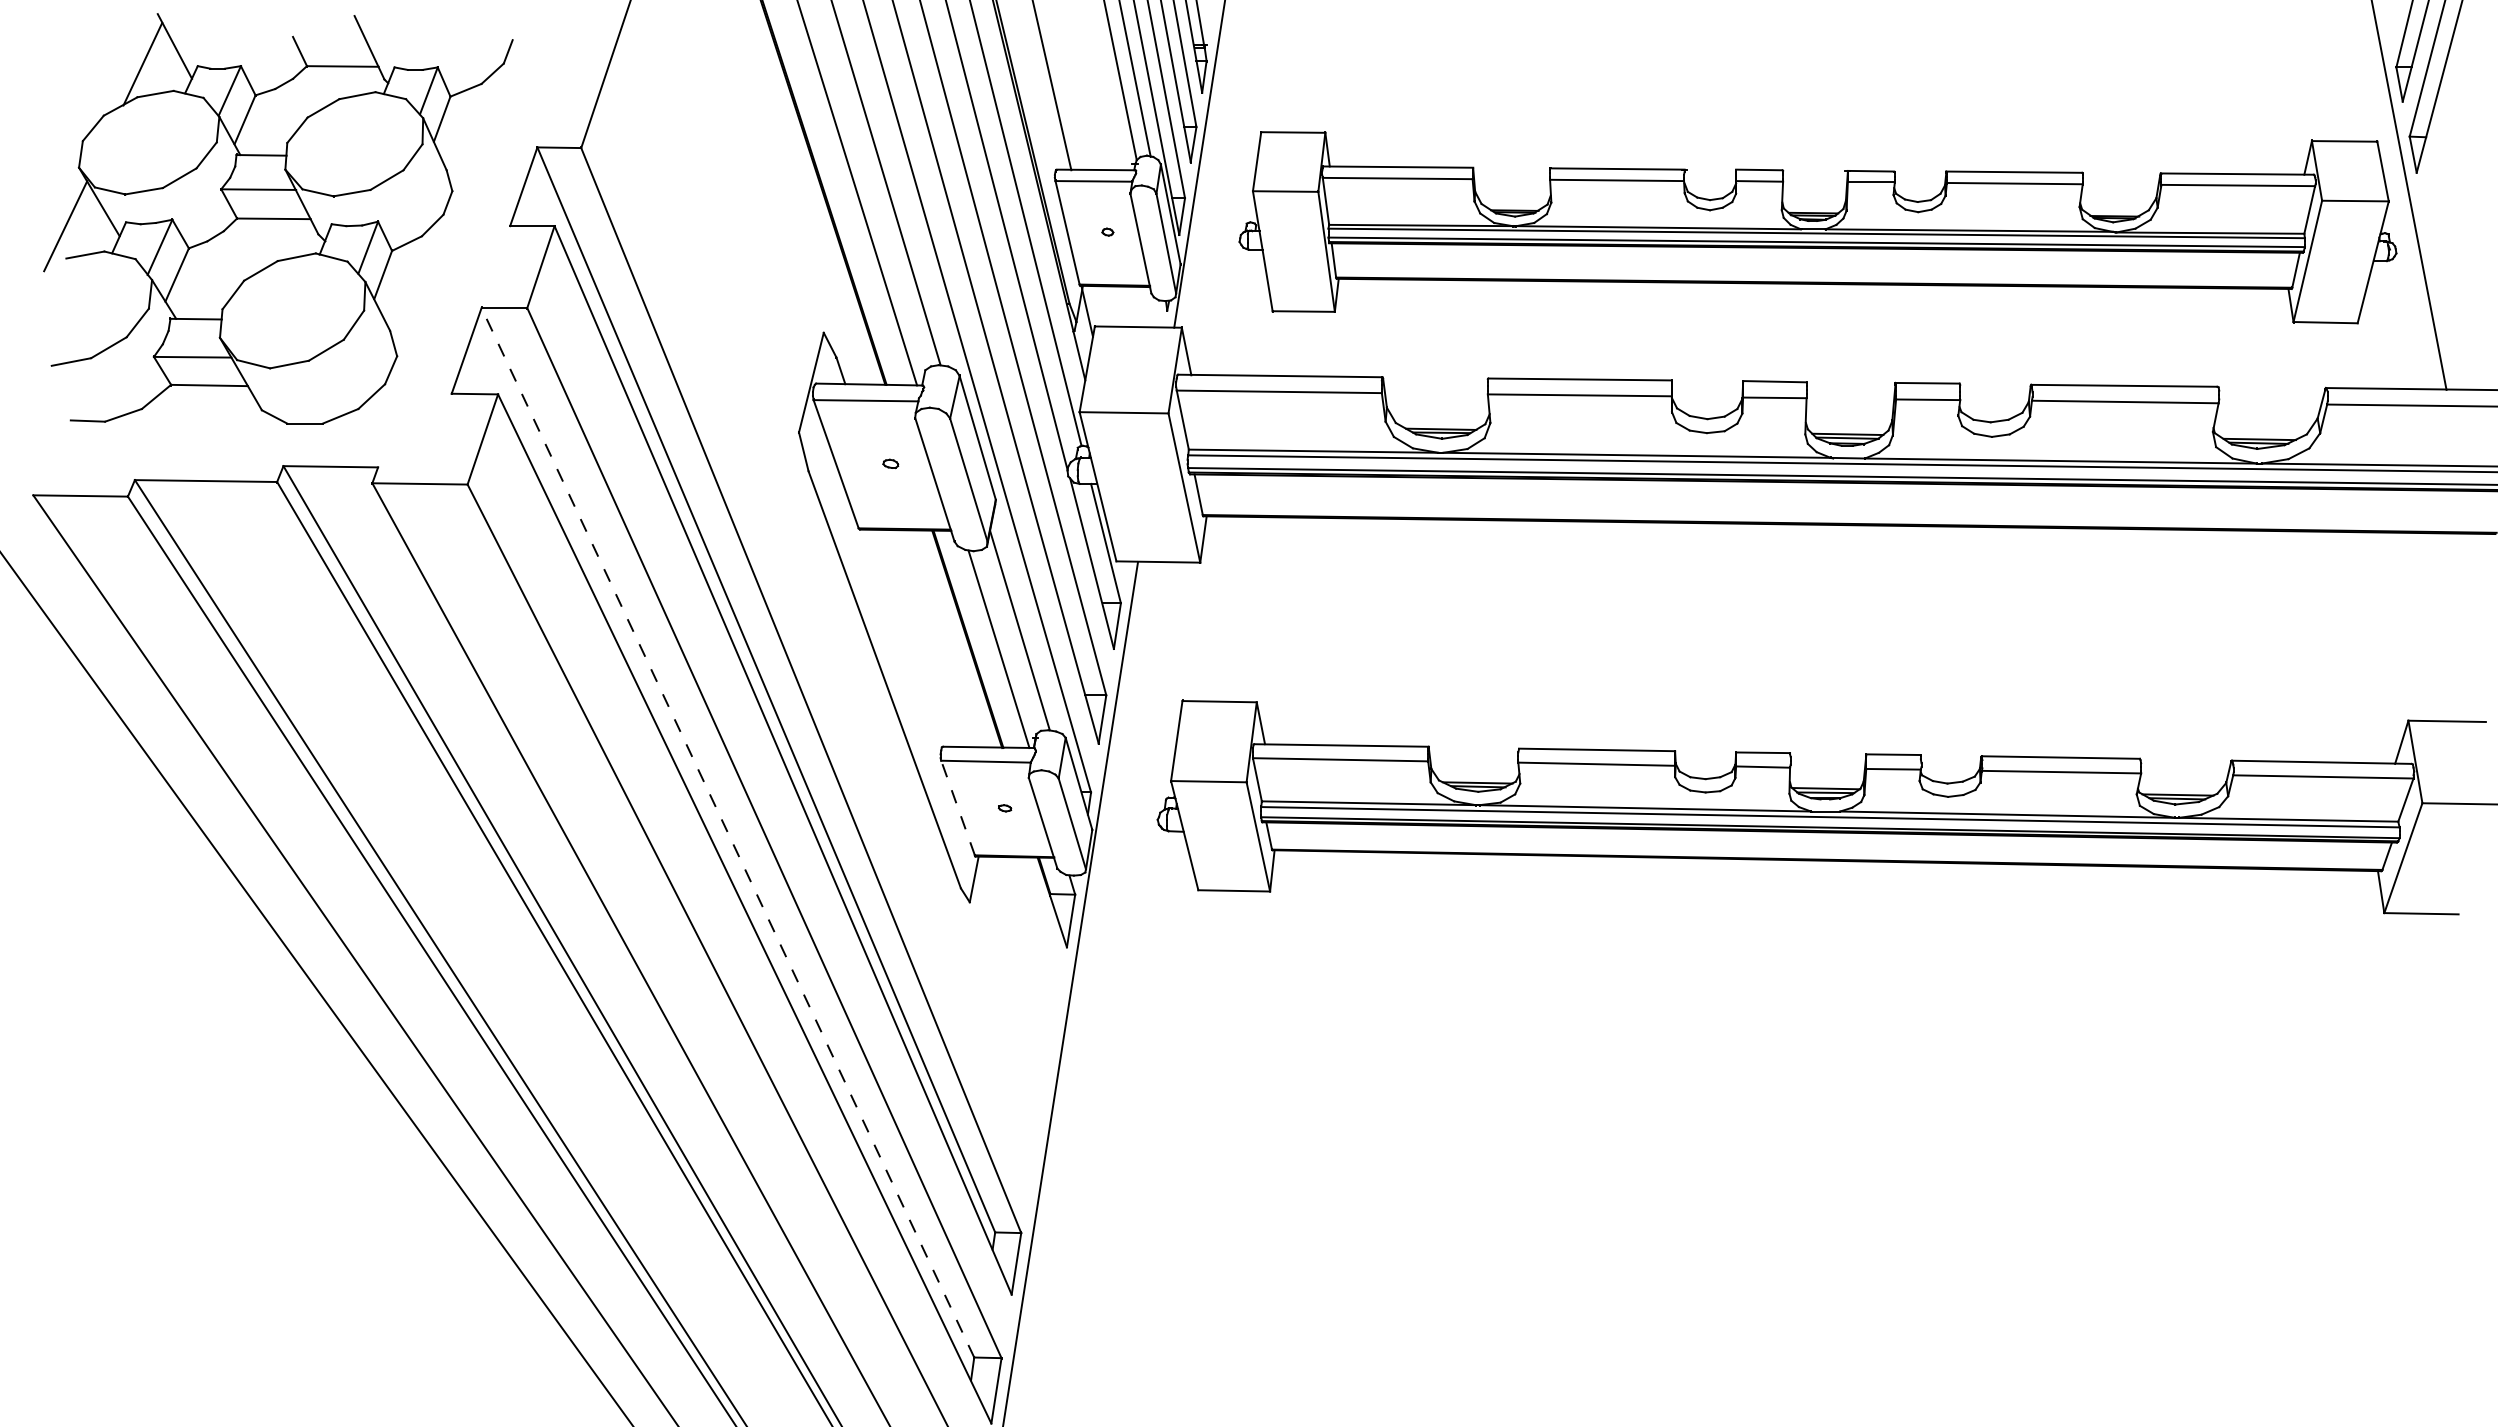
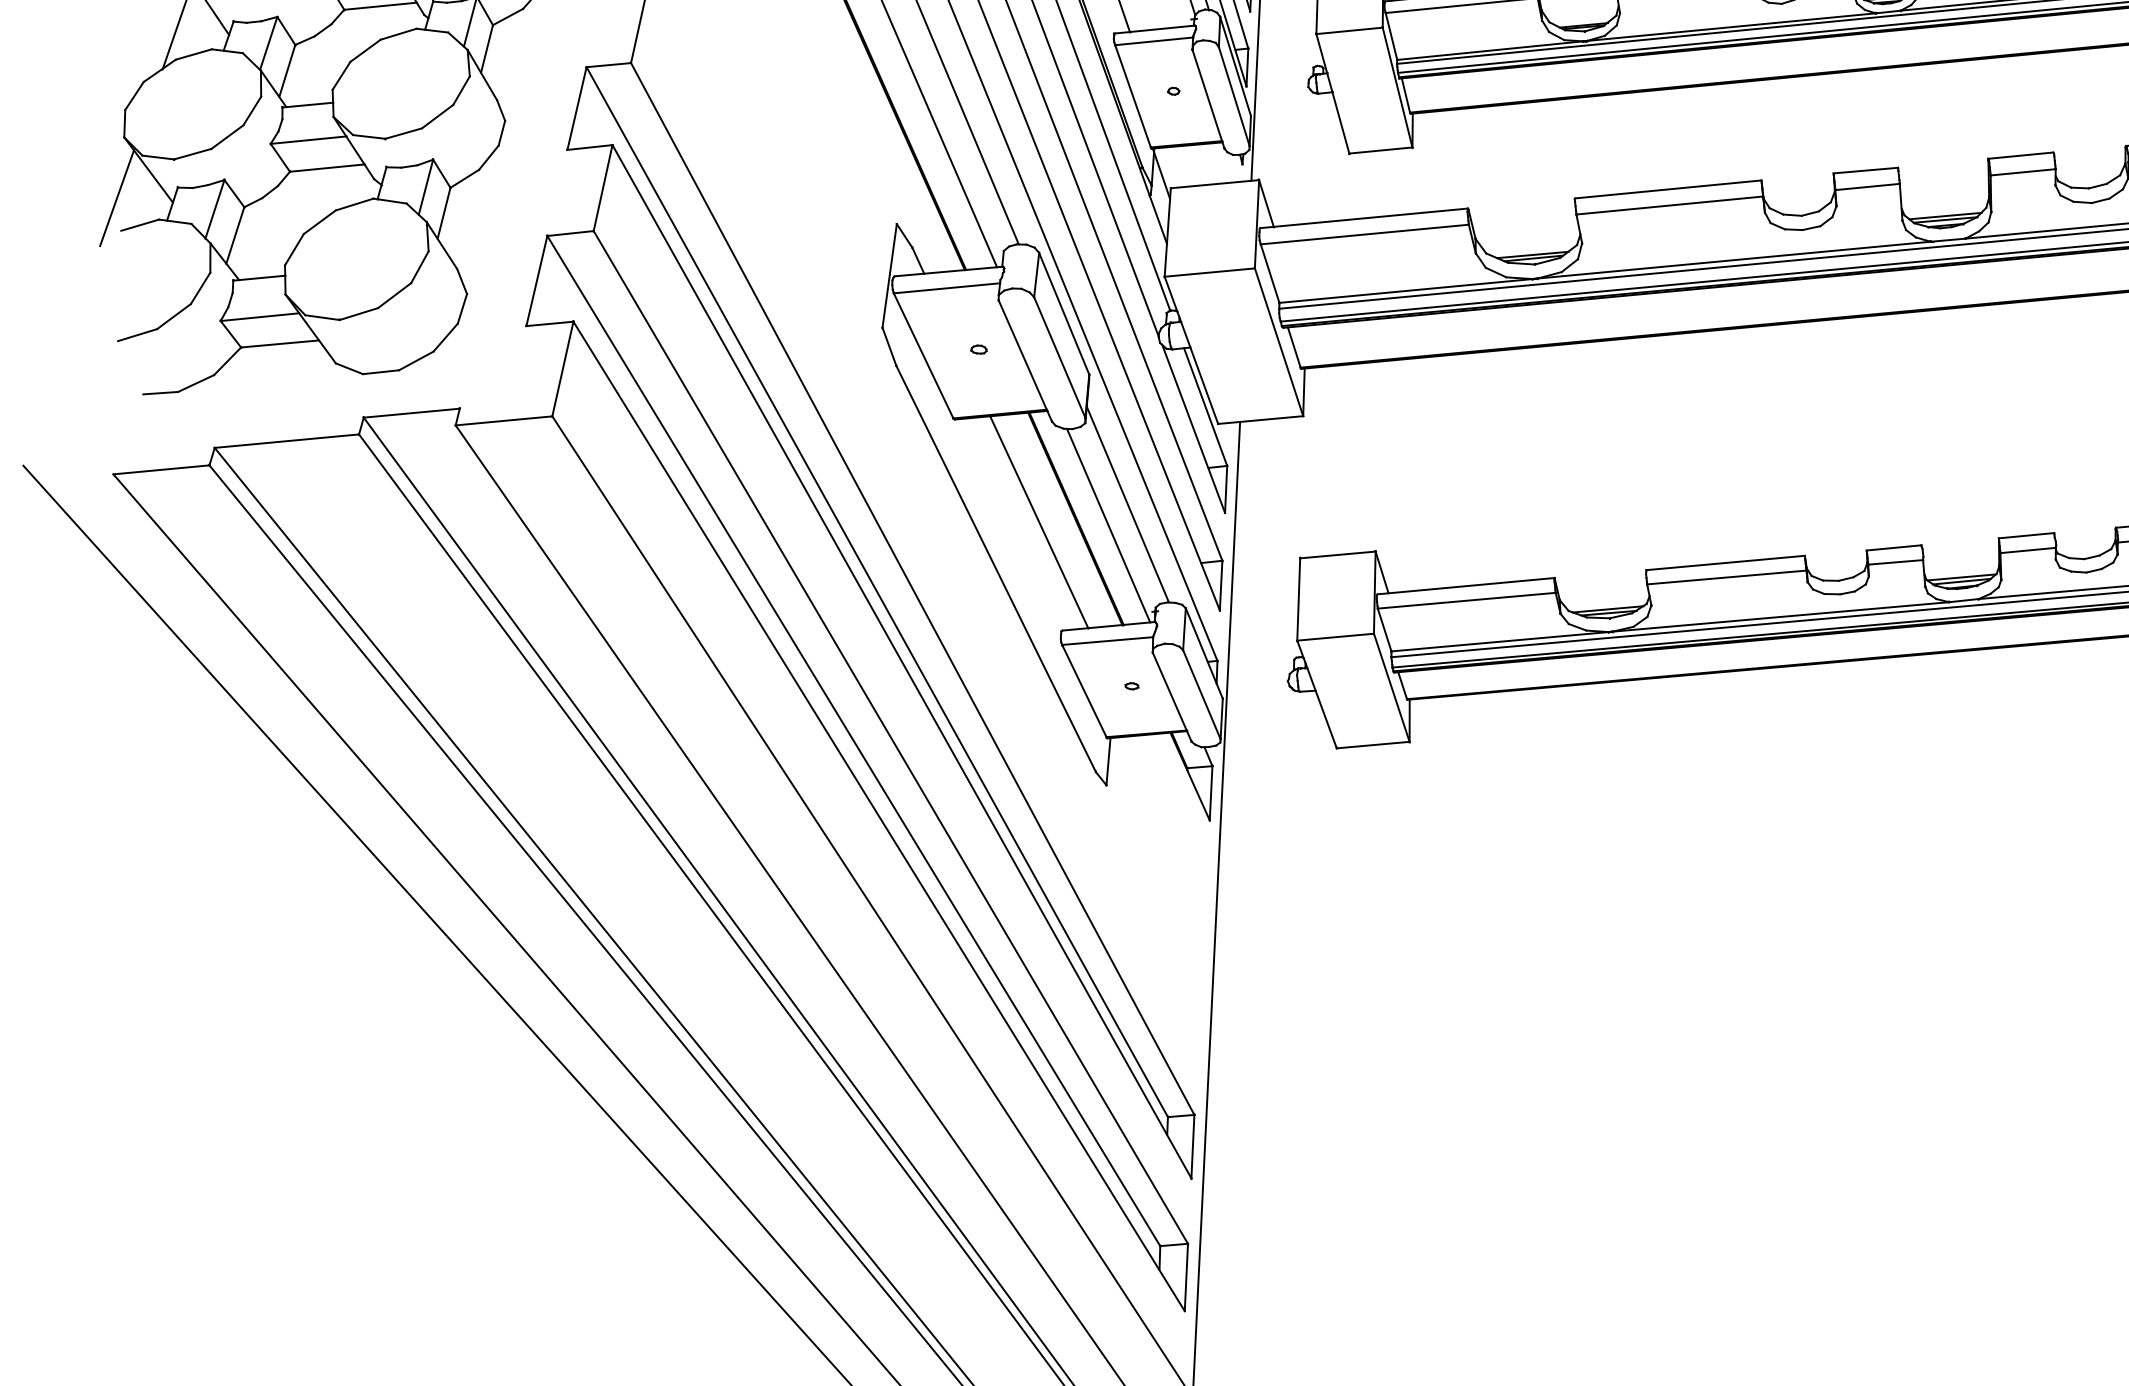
line: (931, 638) -> (1039, 522), added
line: (957, 807) -> (1083, 690), dashed -> solid
line: (727, 832) -> (853, 740), dashed -> solid

